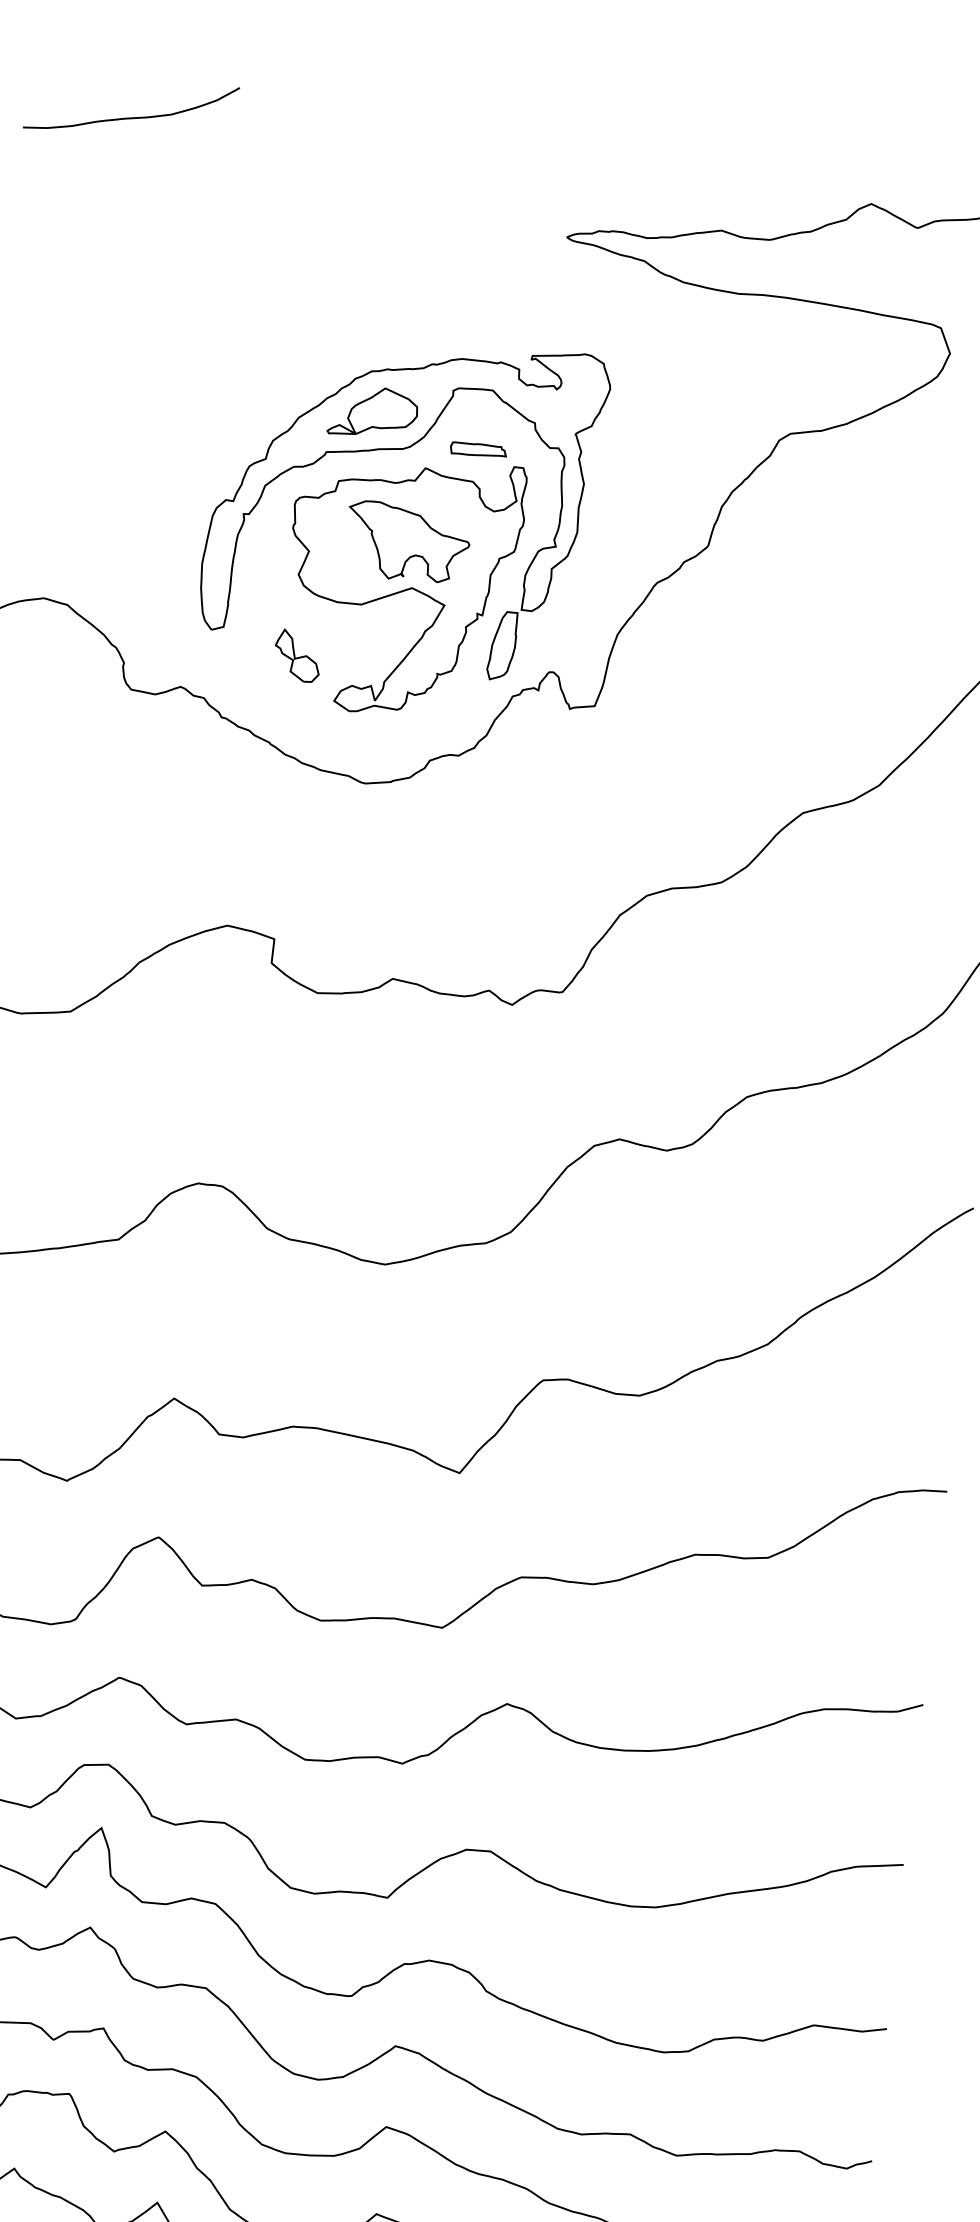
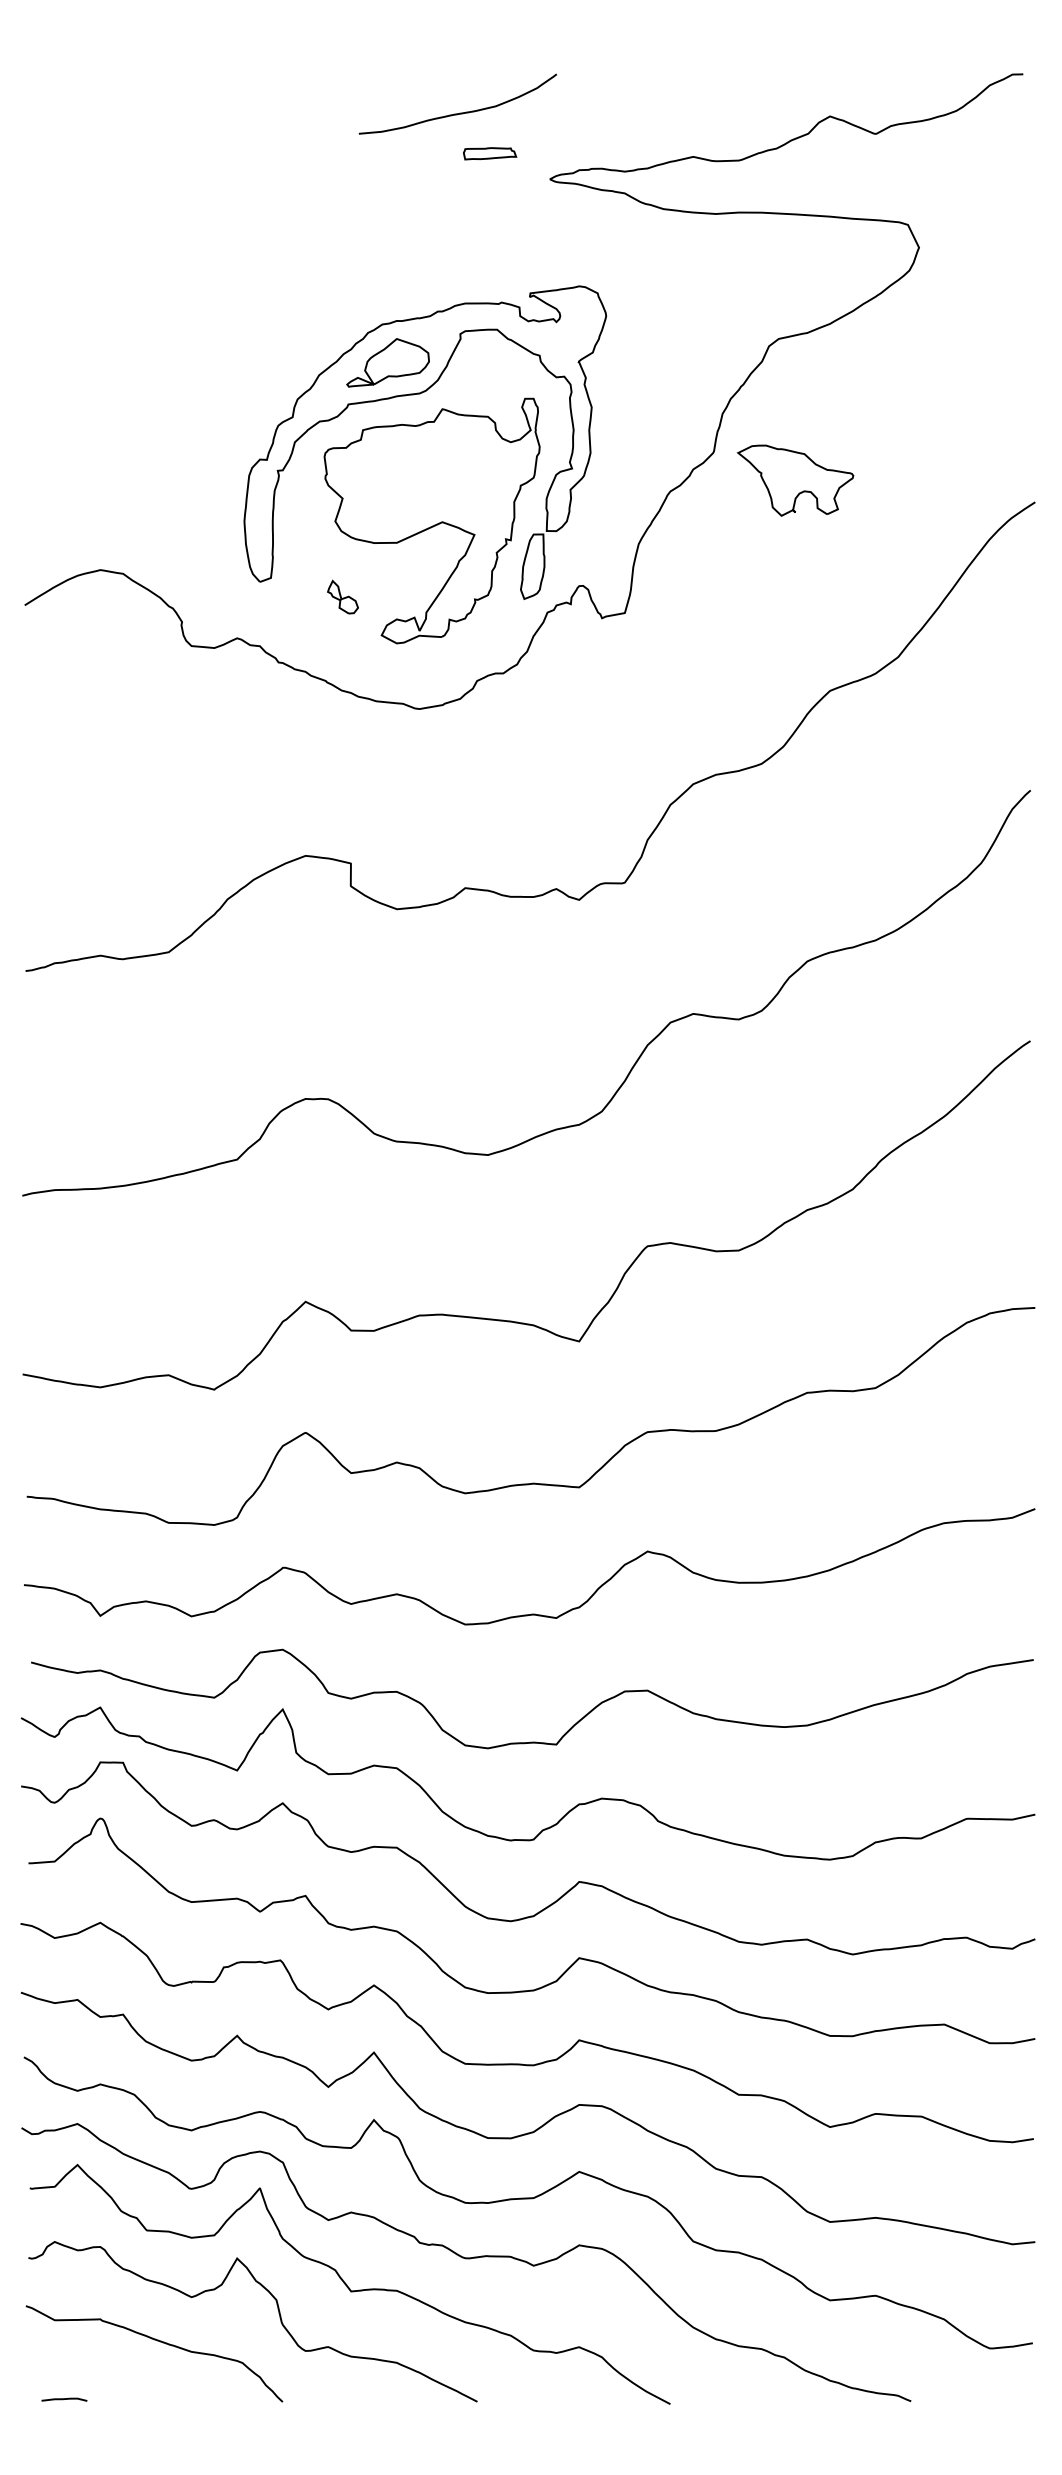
curve: (133, 116) -> (460, 112), moved
part: (479, 449) -> (490, 153), moved
part: (407, 542) -> (795, 480), moved
part: (297, 655) -> (342, 596), size x0.7

